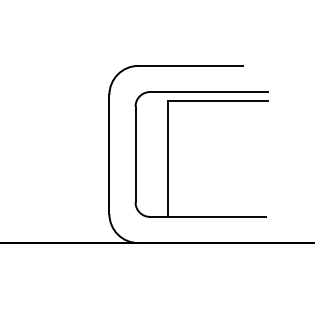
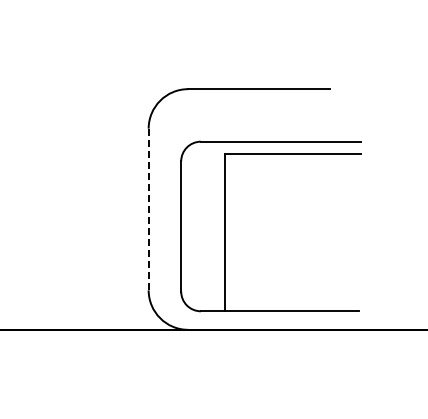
line: (109, 154) -> (148, 209), solid -> dashed
part: (168, 154) -> (225, 226), moved

